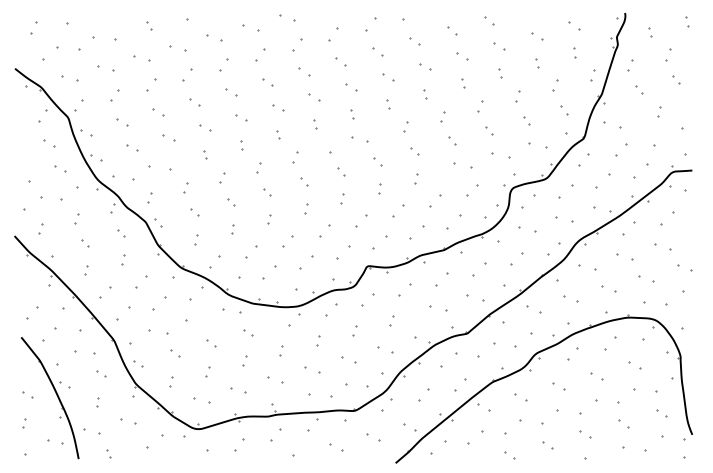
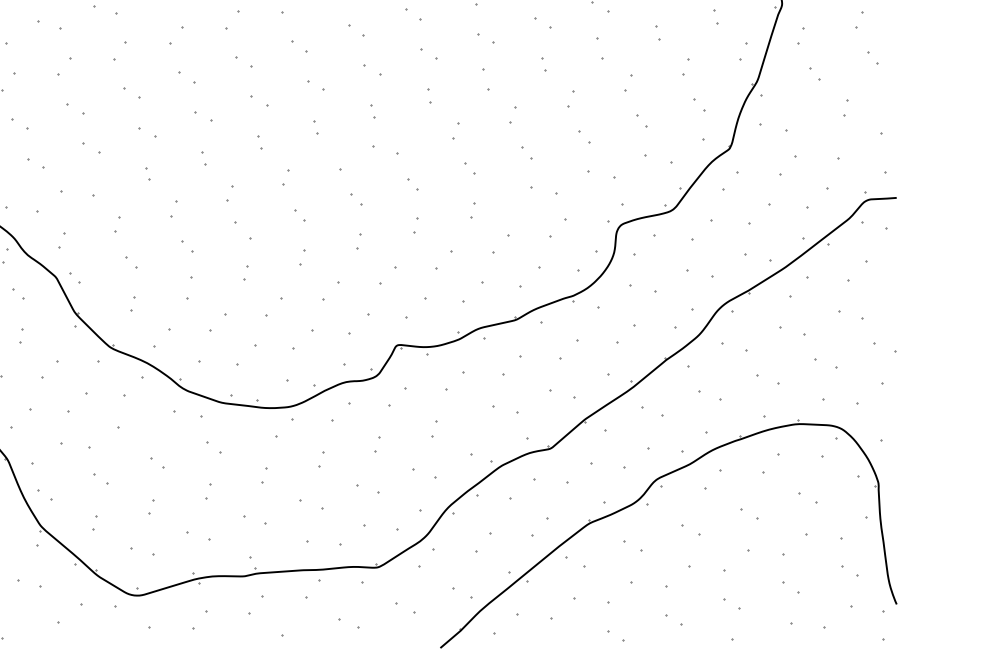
part: (500, 73) -> (601, 48), size x1.6
part: (425, 94) -> (486, 80), size x1.6
part: (267, 192) -> (243, 231), size x1.6
part: (232, 229) -> (189, 288), size x1.6

